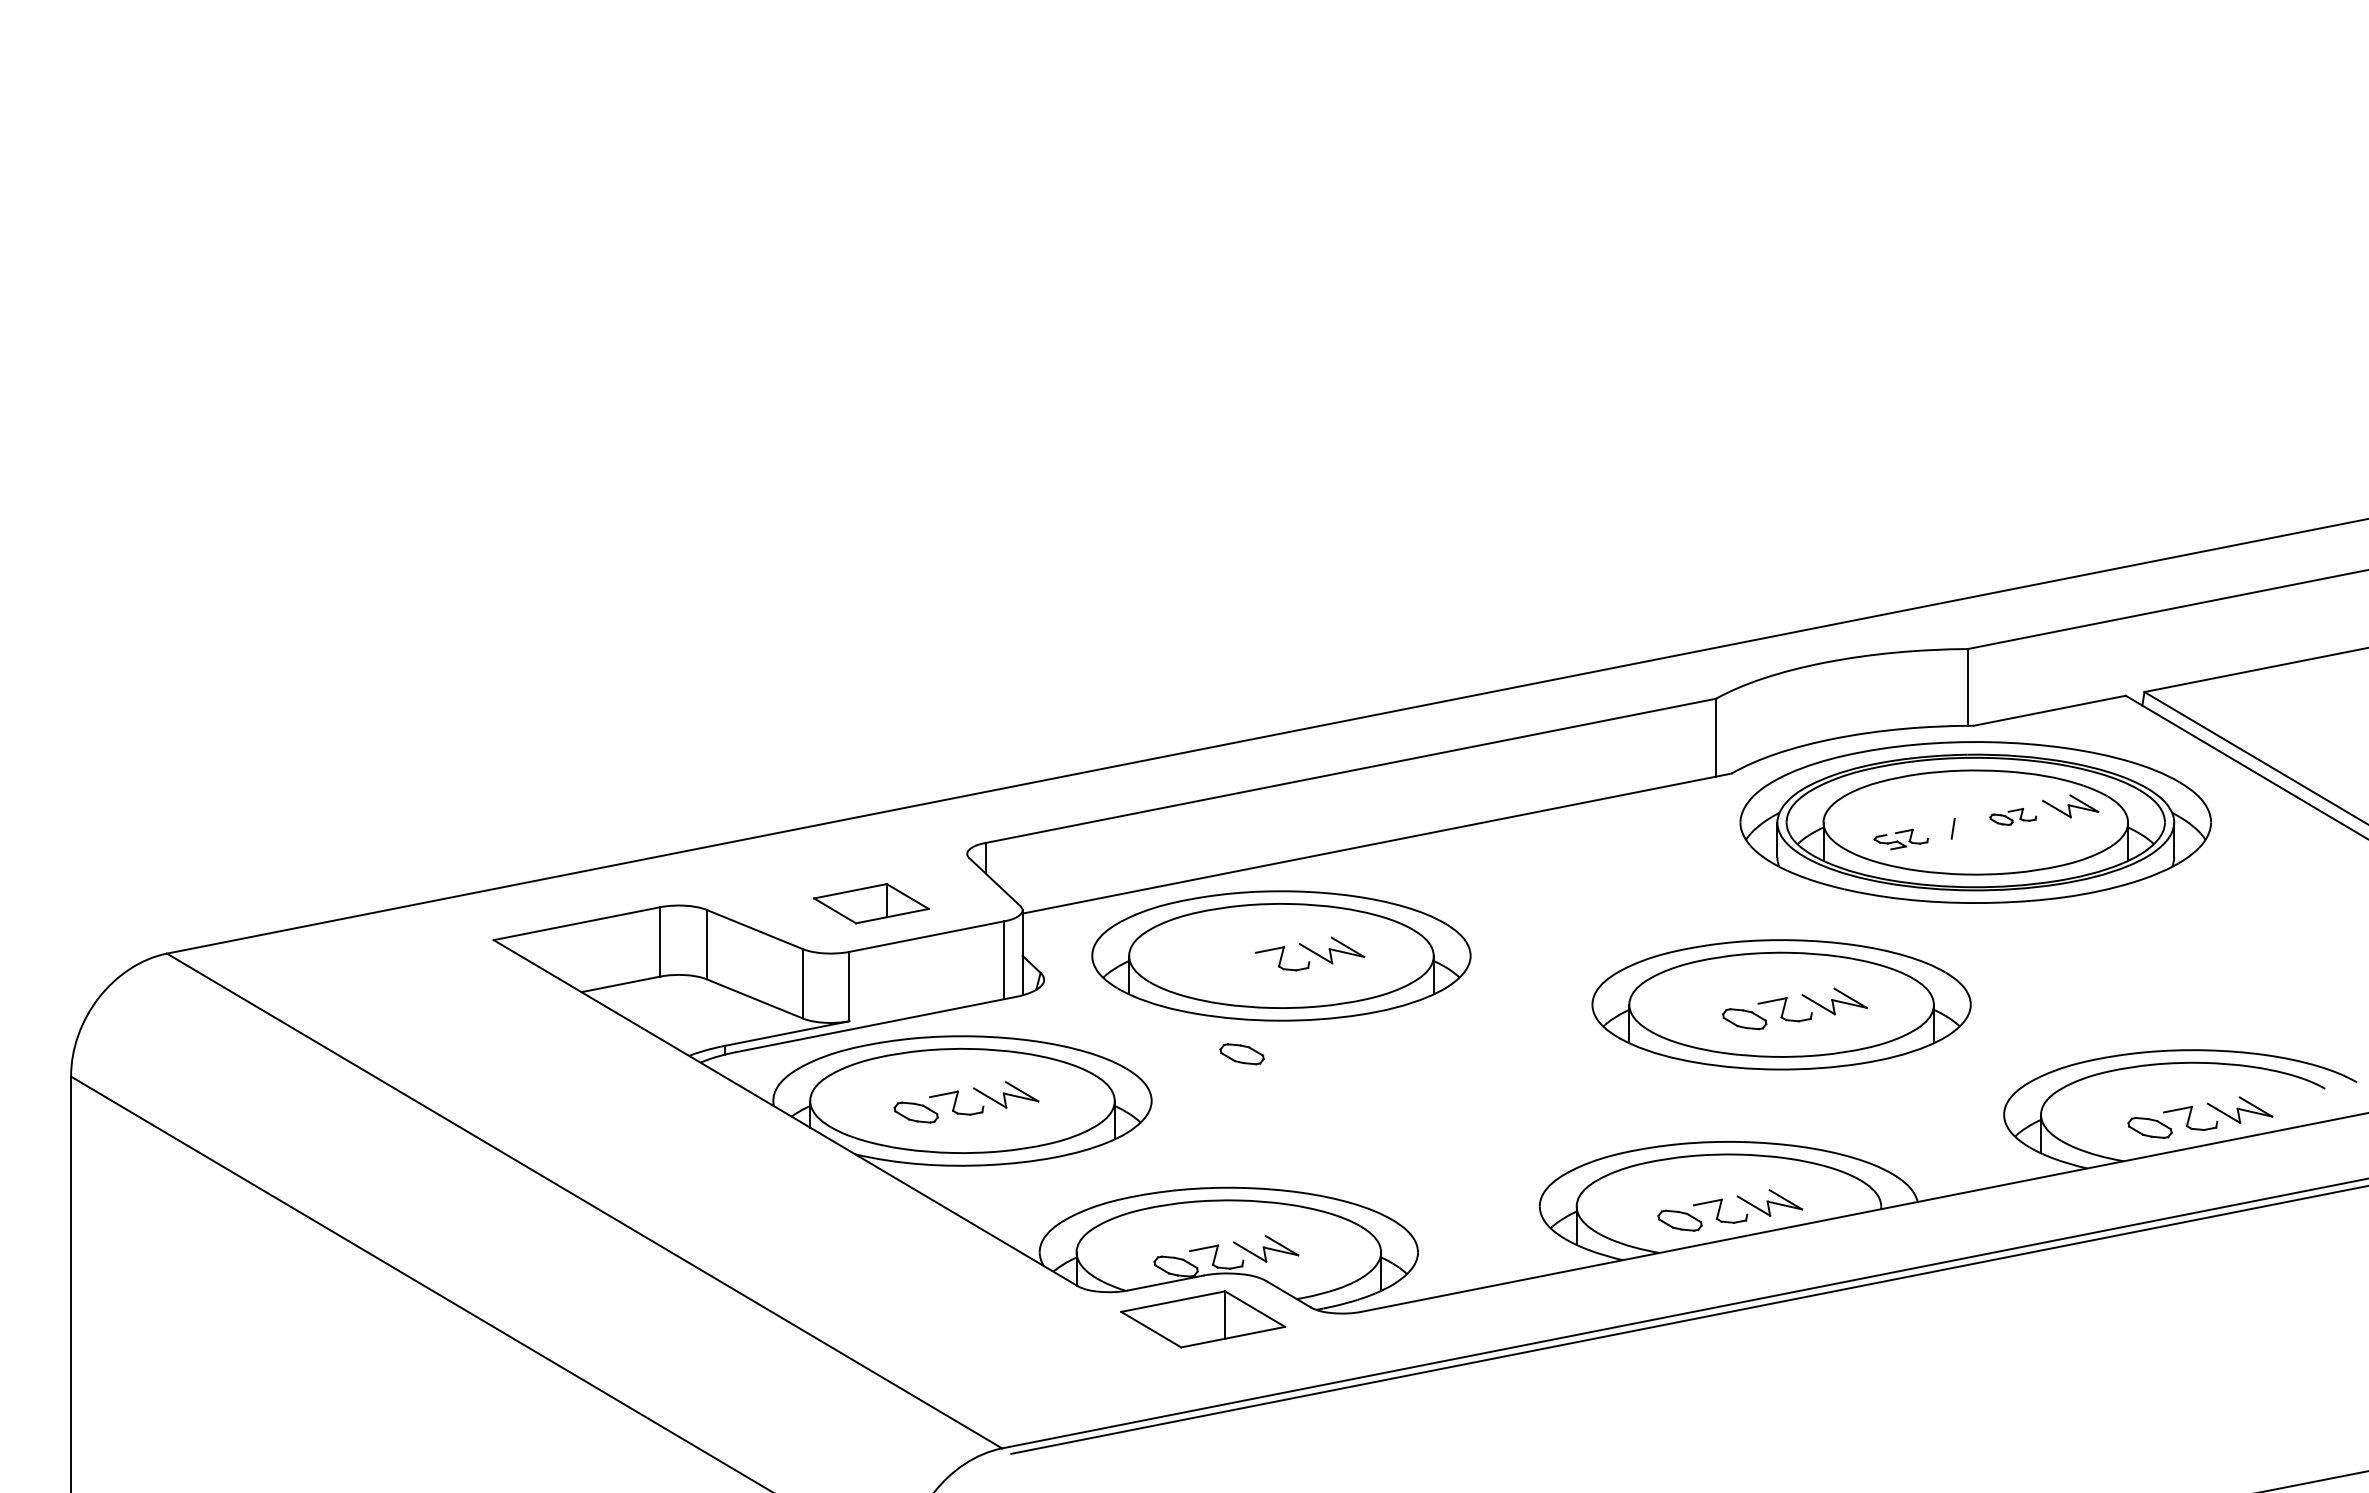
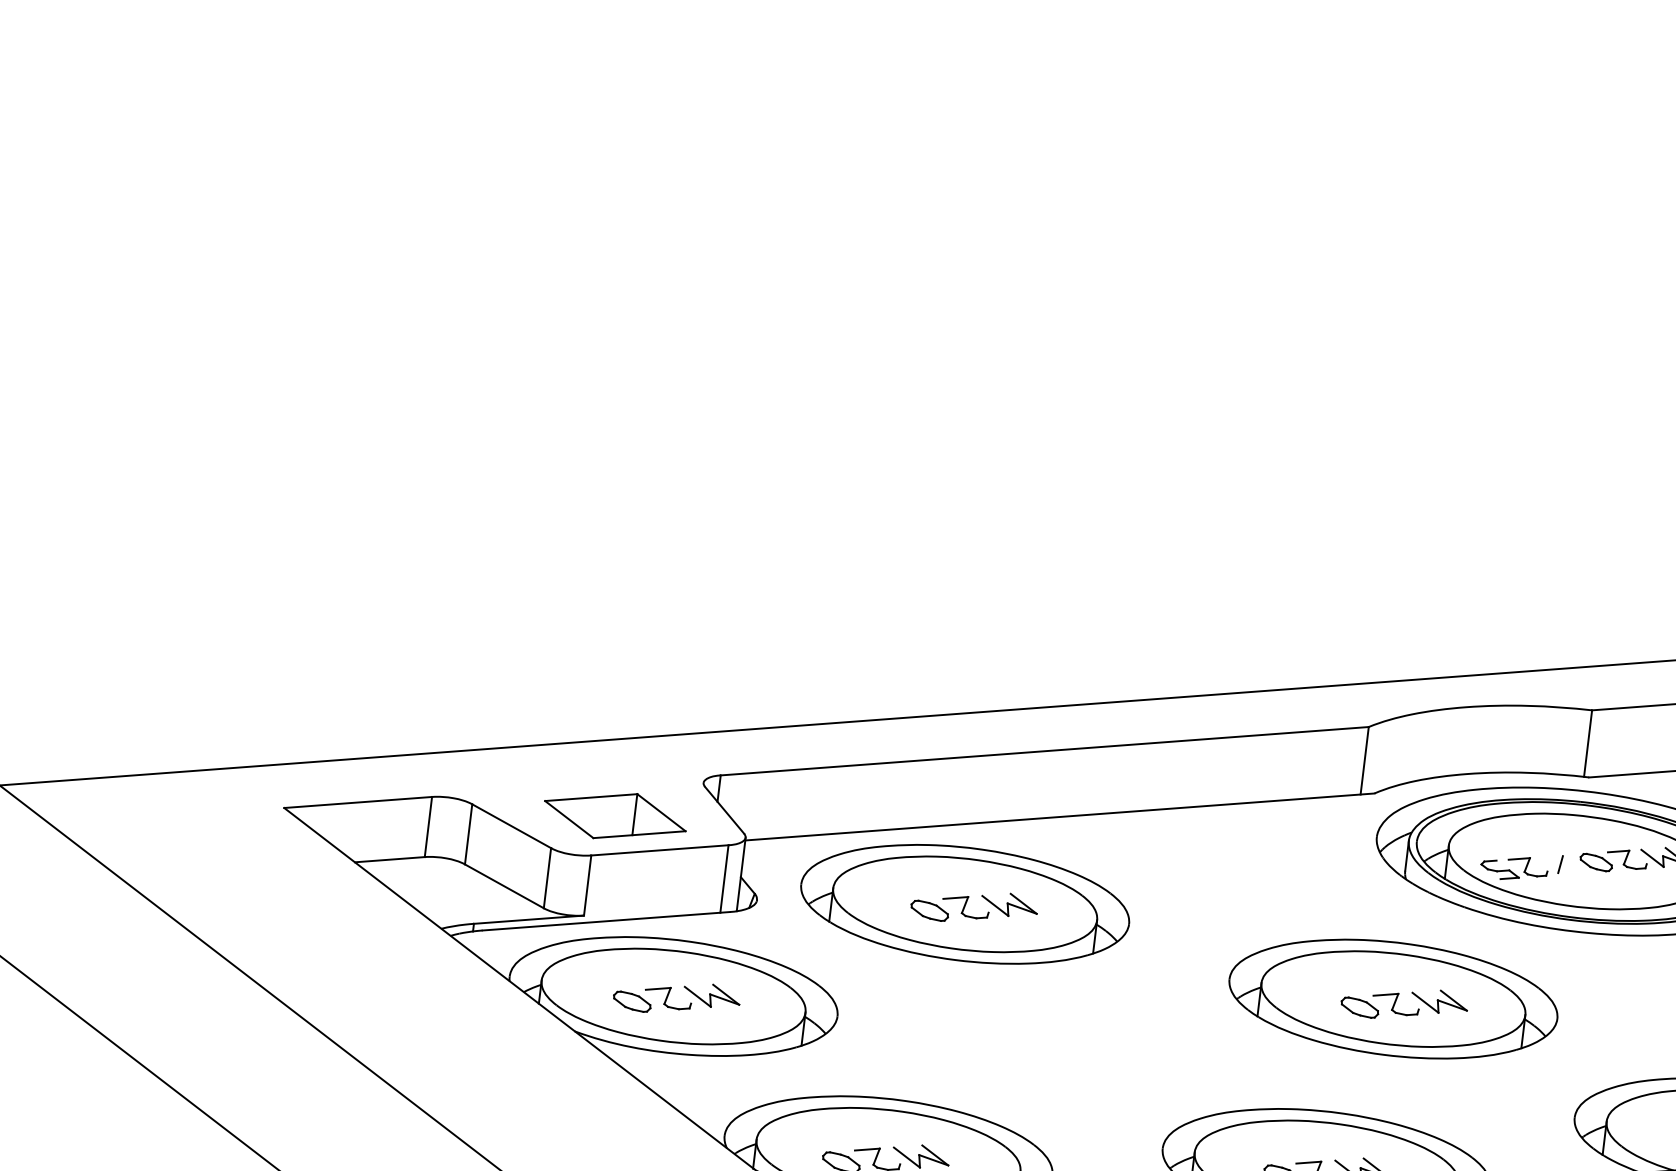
part: (2013, 816) -> (1614, 860), size x1.67
part: (1901, 839) -> (1514, 868), size x1.43
part: (871, 903) -> (615, 815), size x1.43
part: (1241, 1054) -> (929, 910), moved

